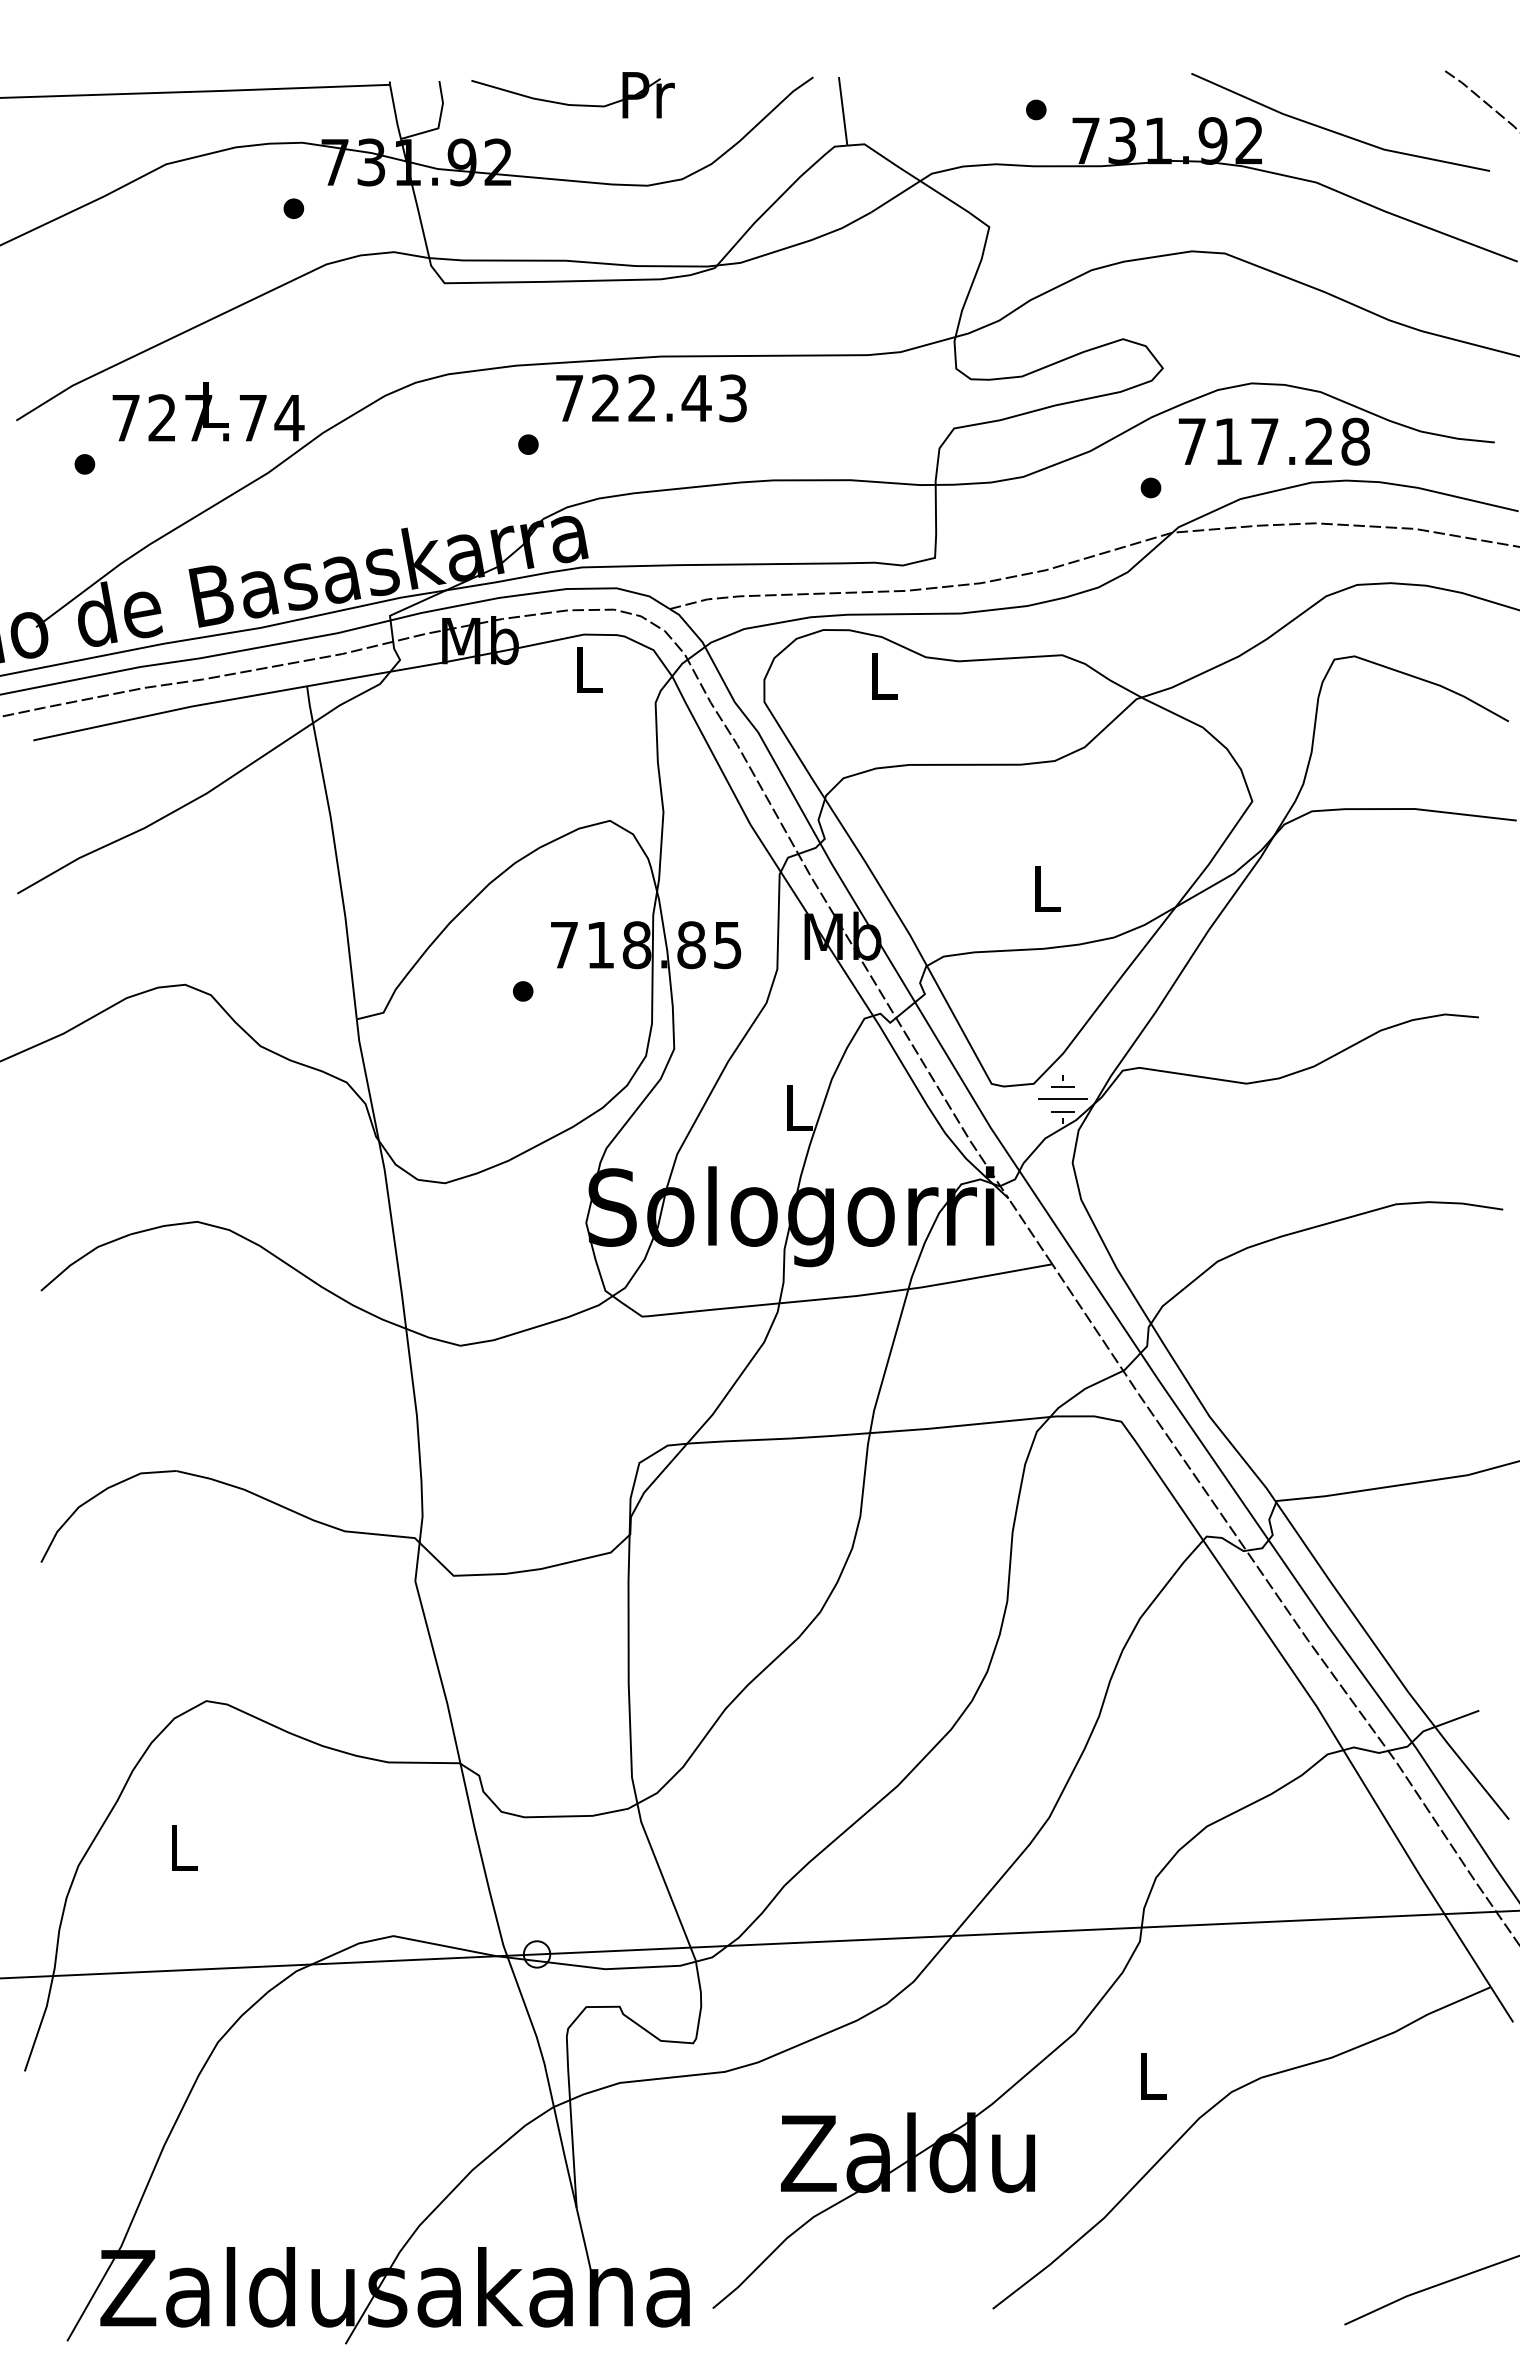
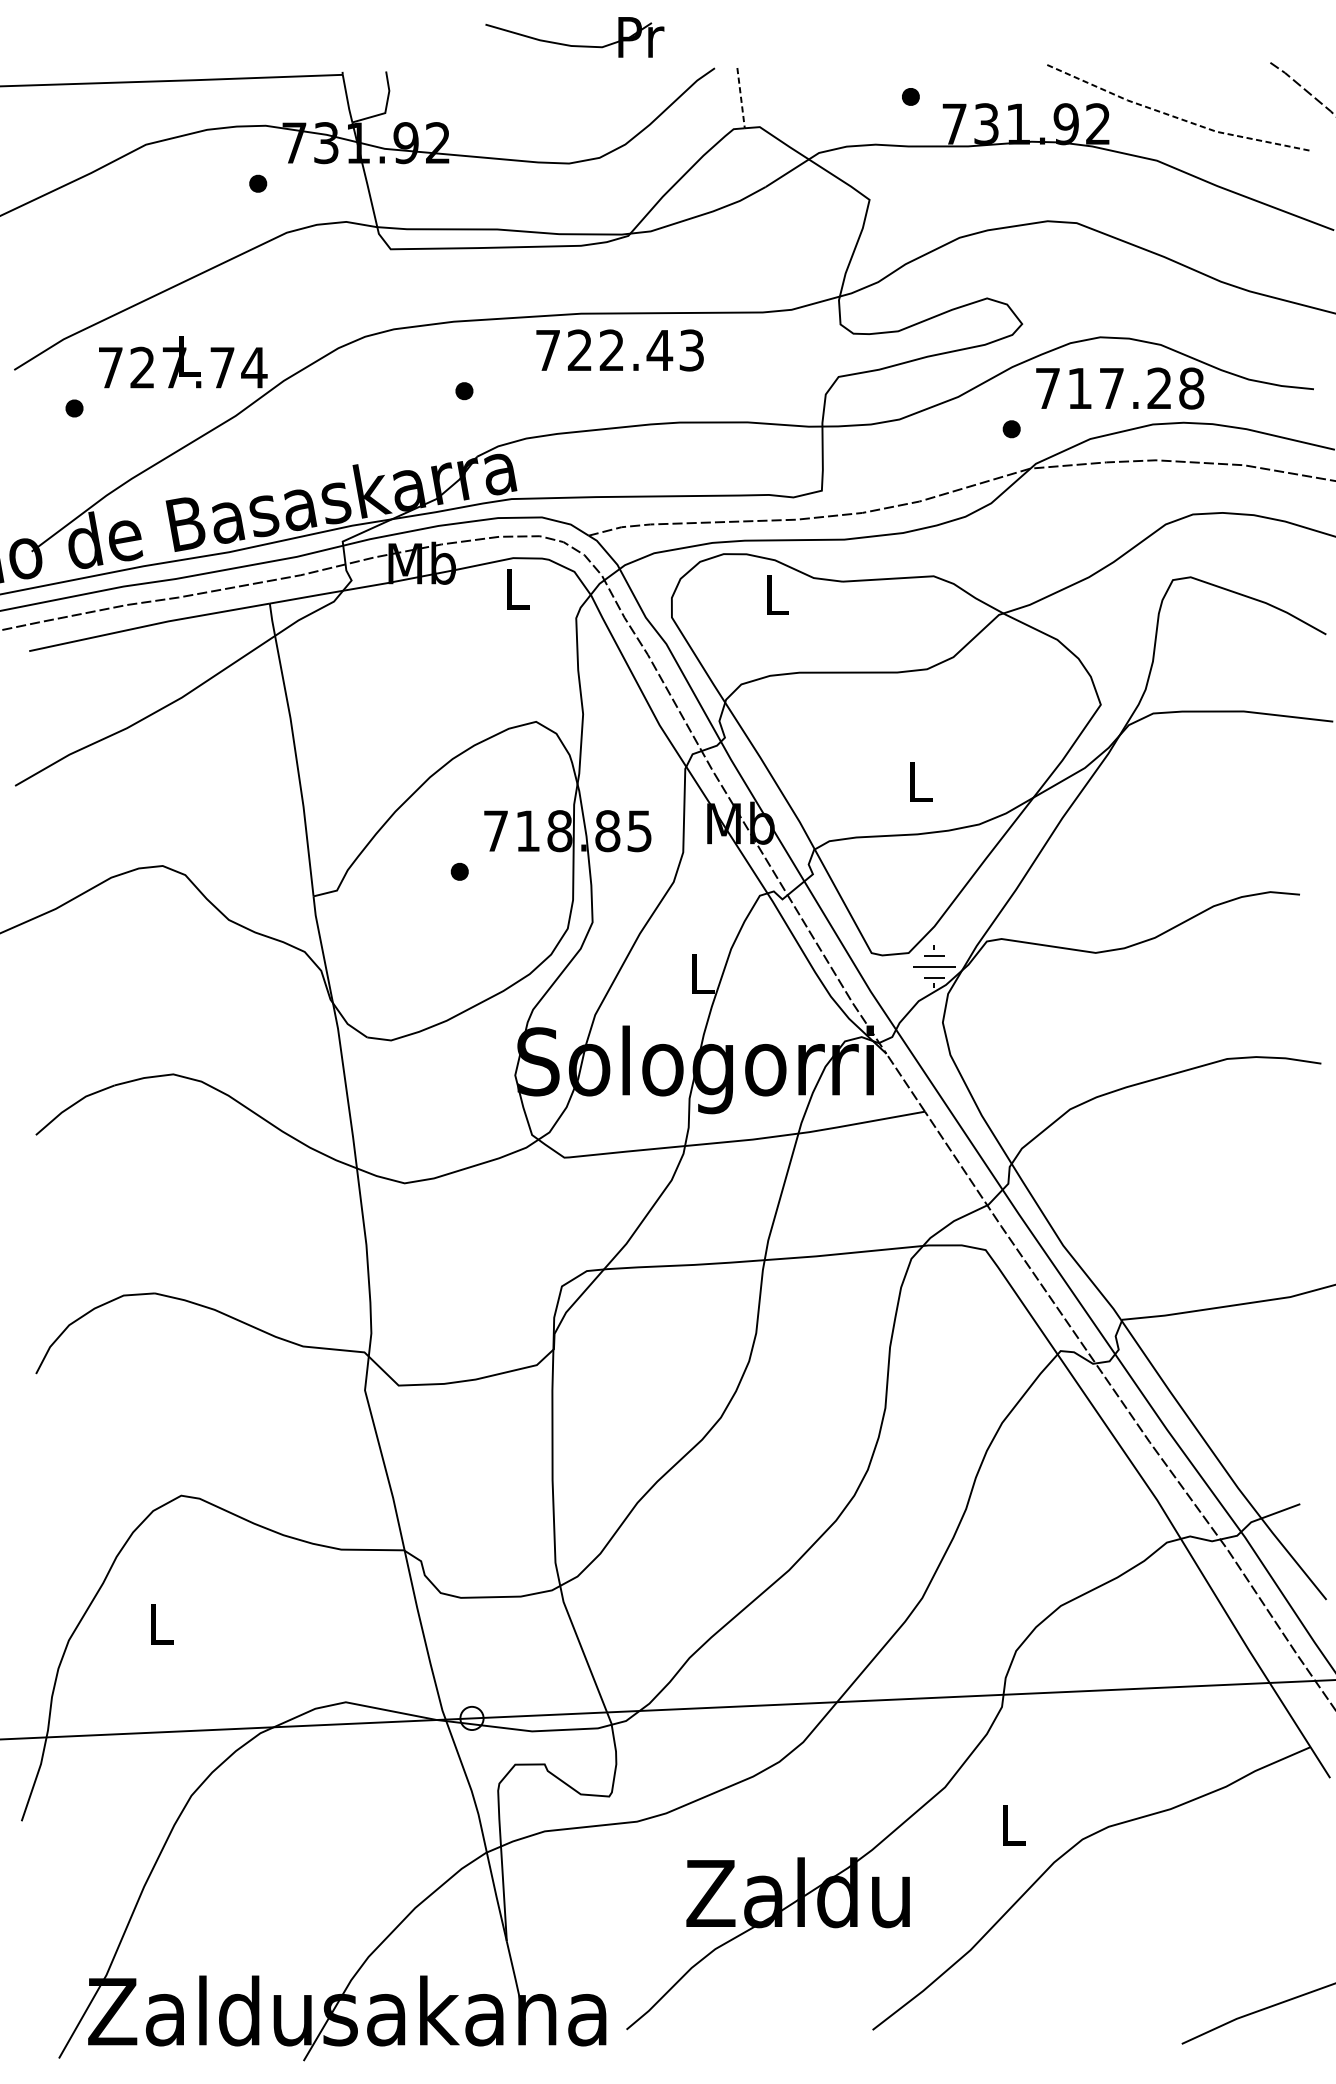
part: (572, 104) -> (574, 45), moved
line: (843, 111) -> (741, 98), solid -> dashed
line: (1338, 133) -> (1176, 117), solid -> dashed
text: (651, 398) -> (620, 350), moved

